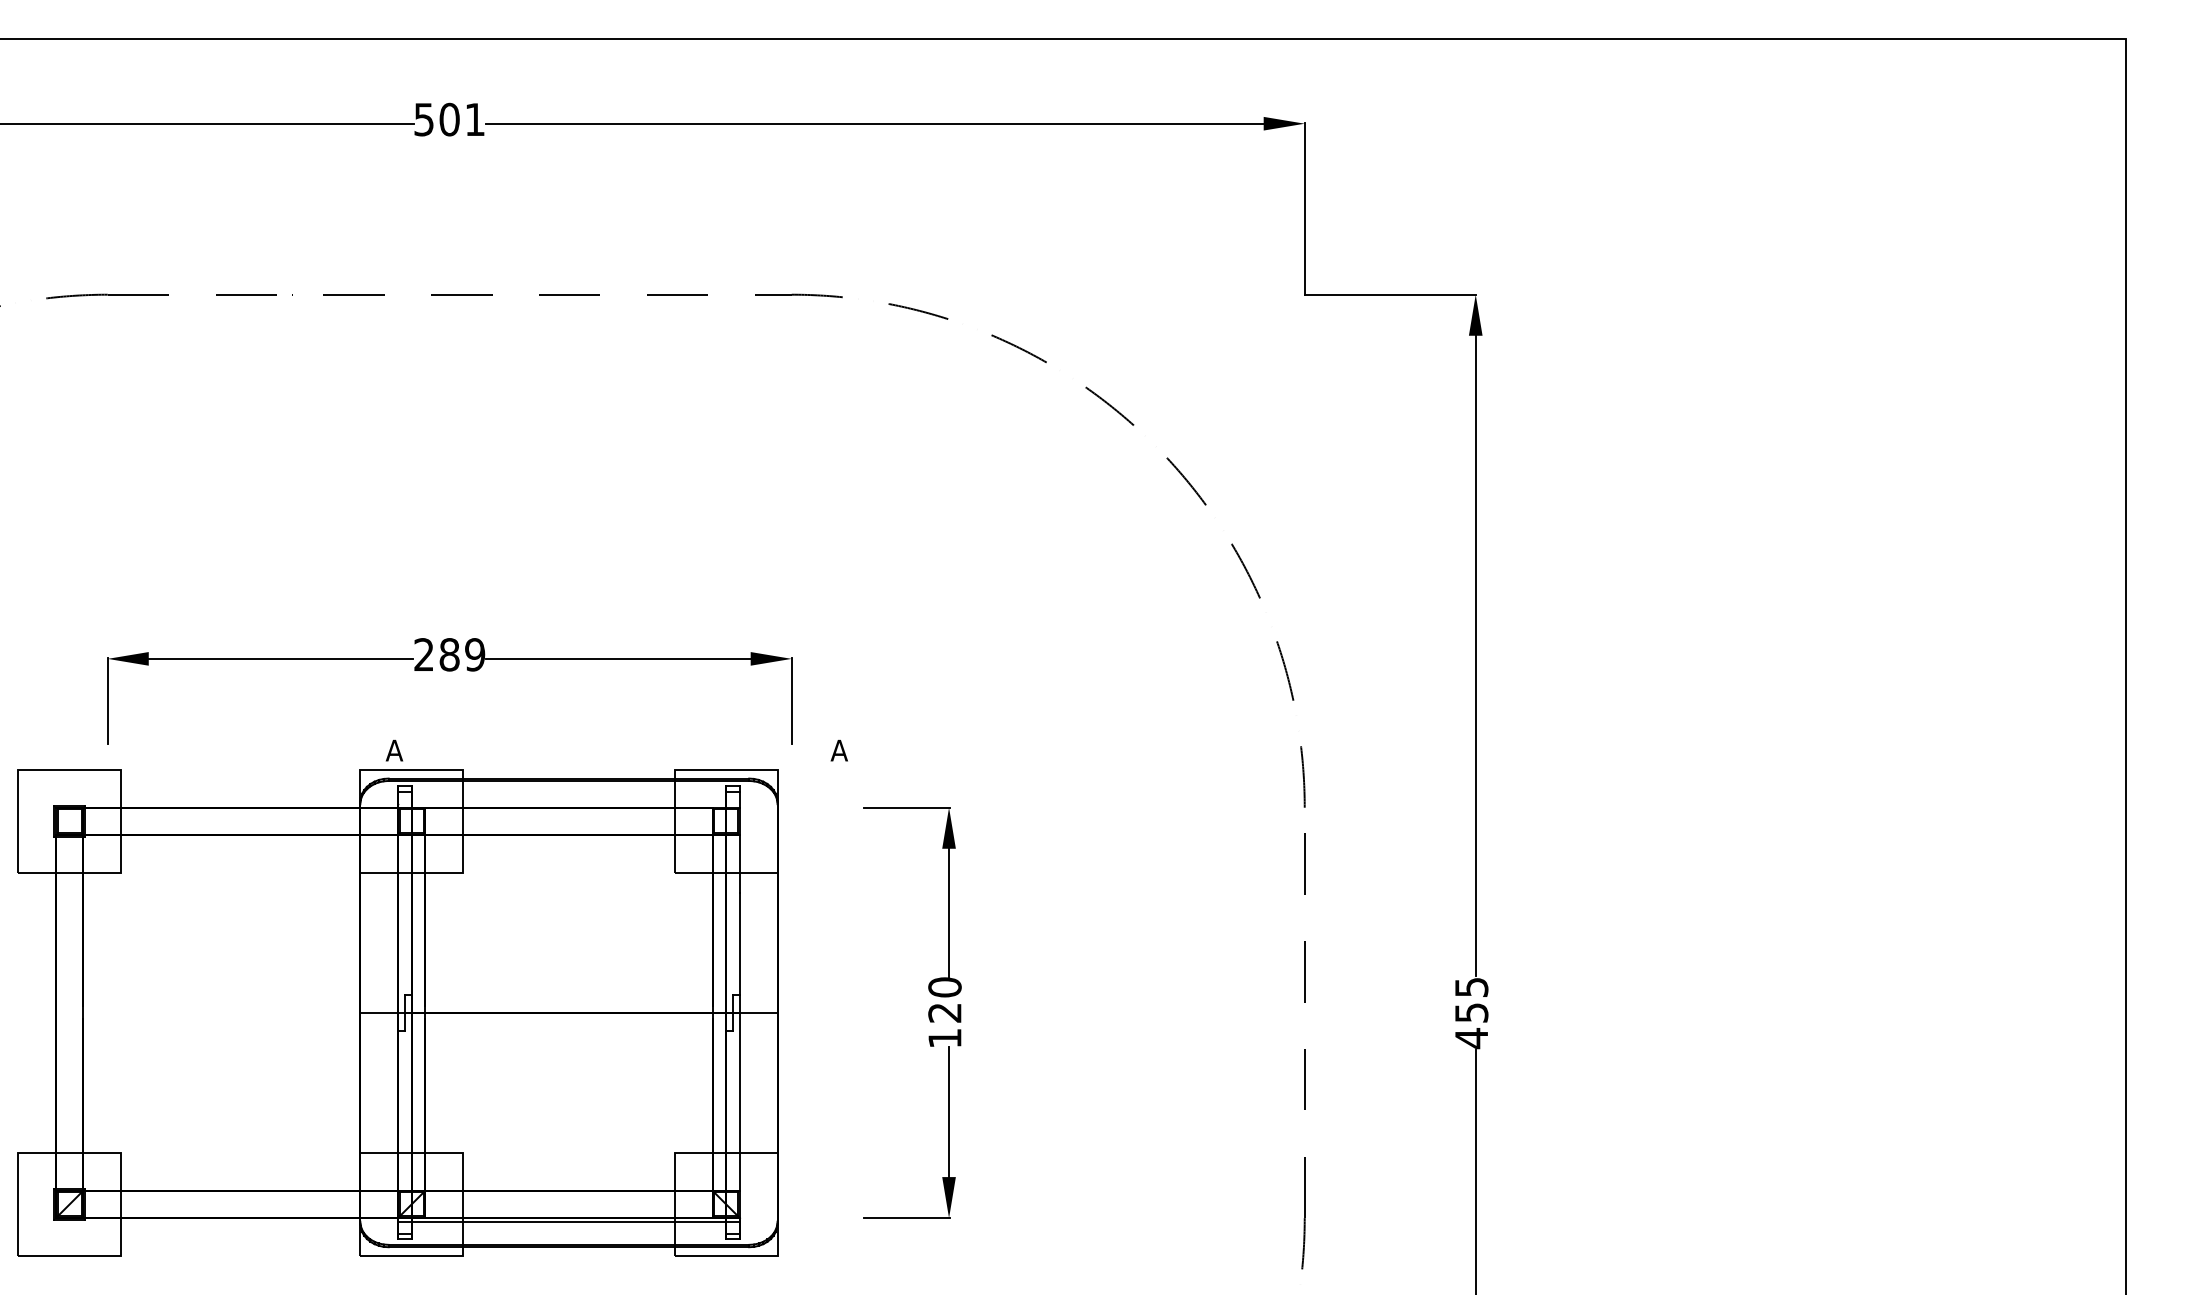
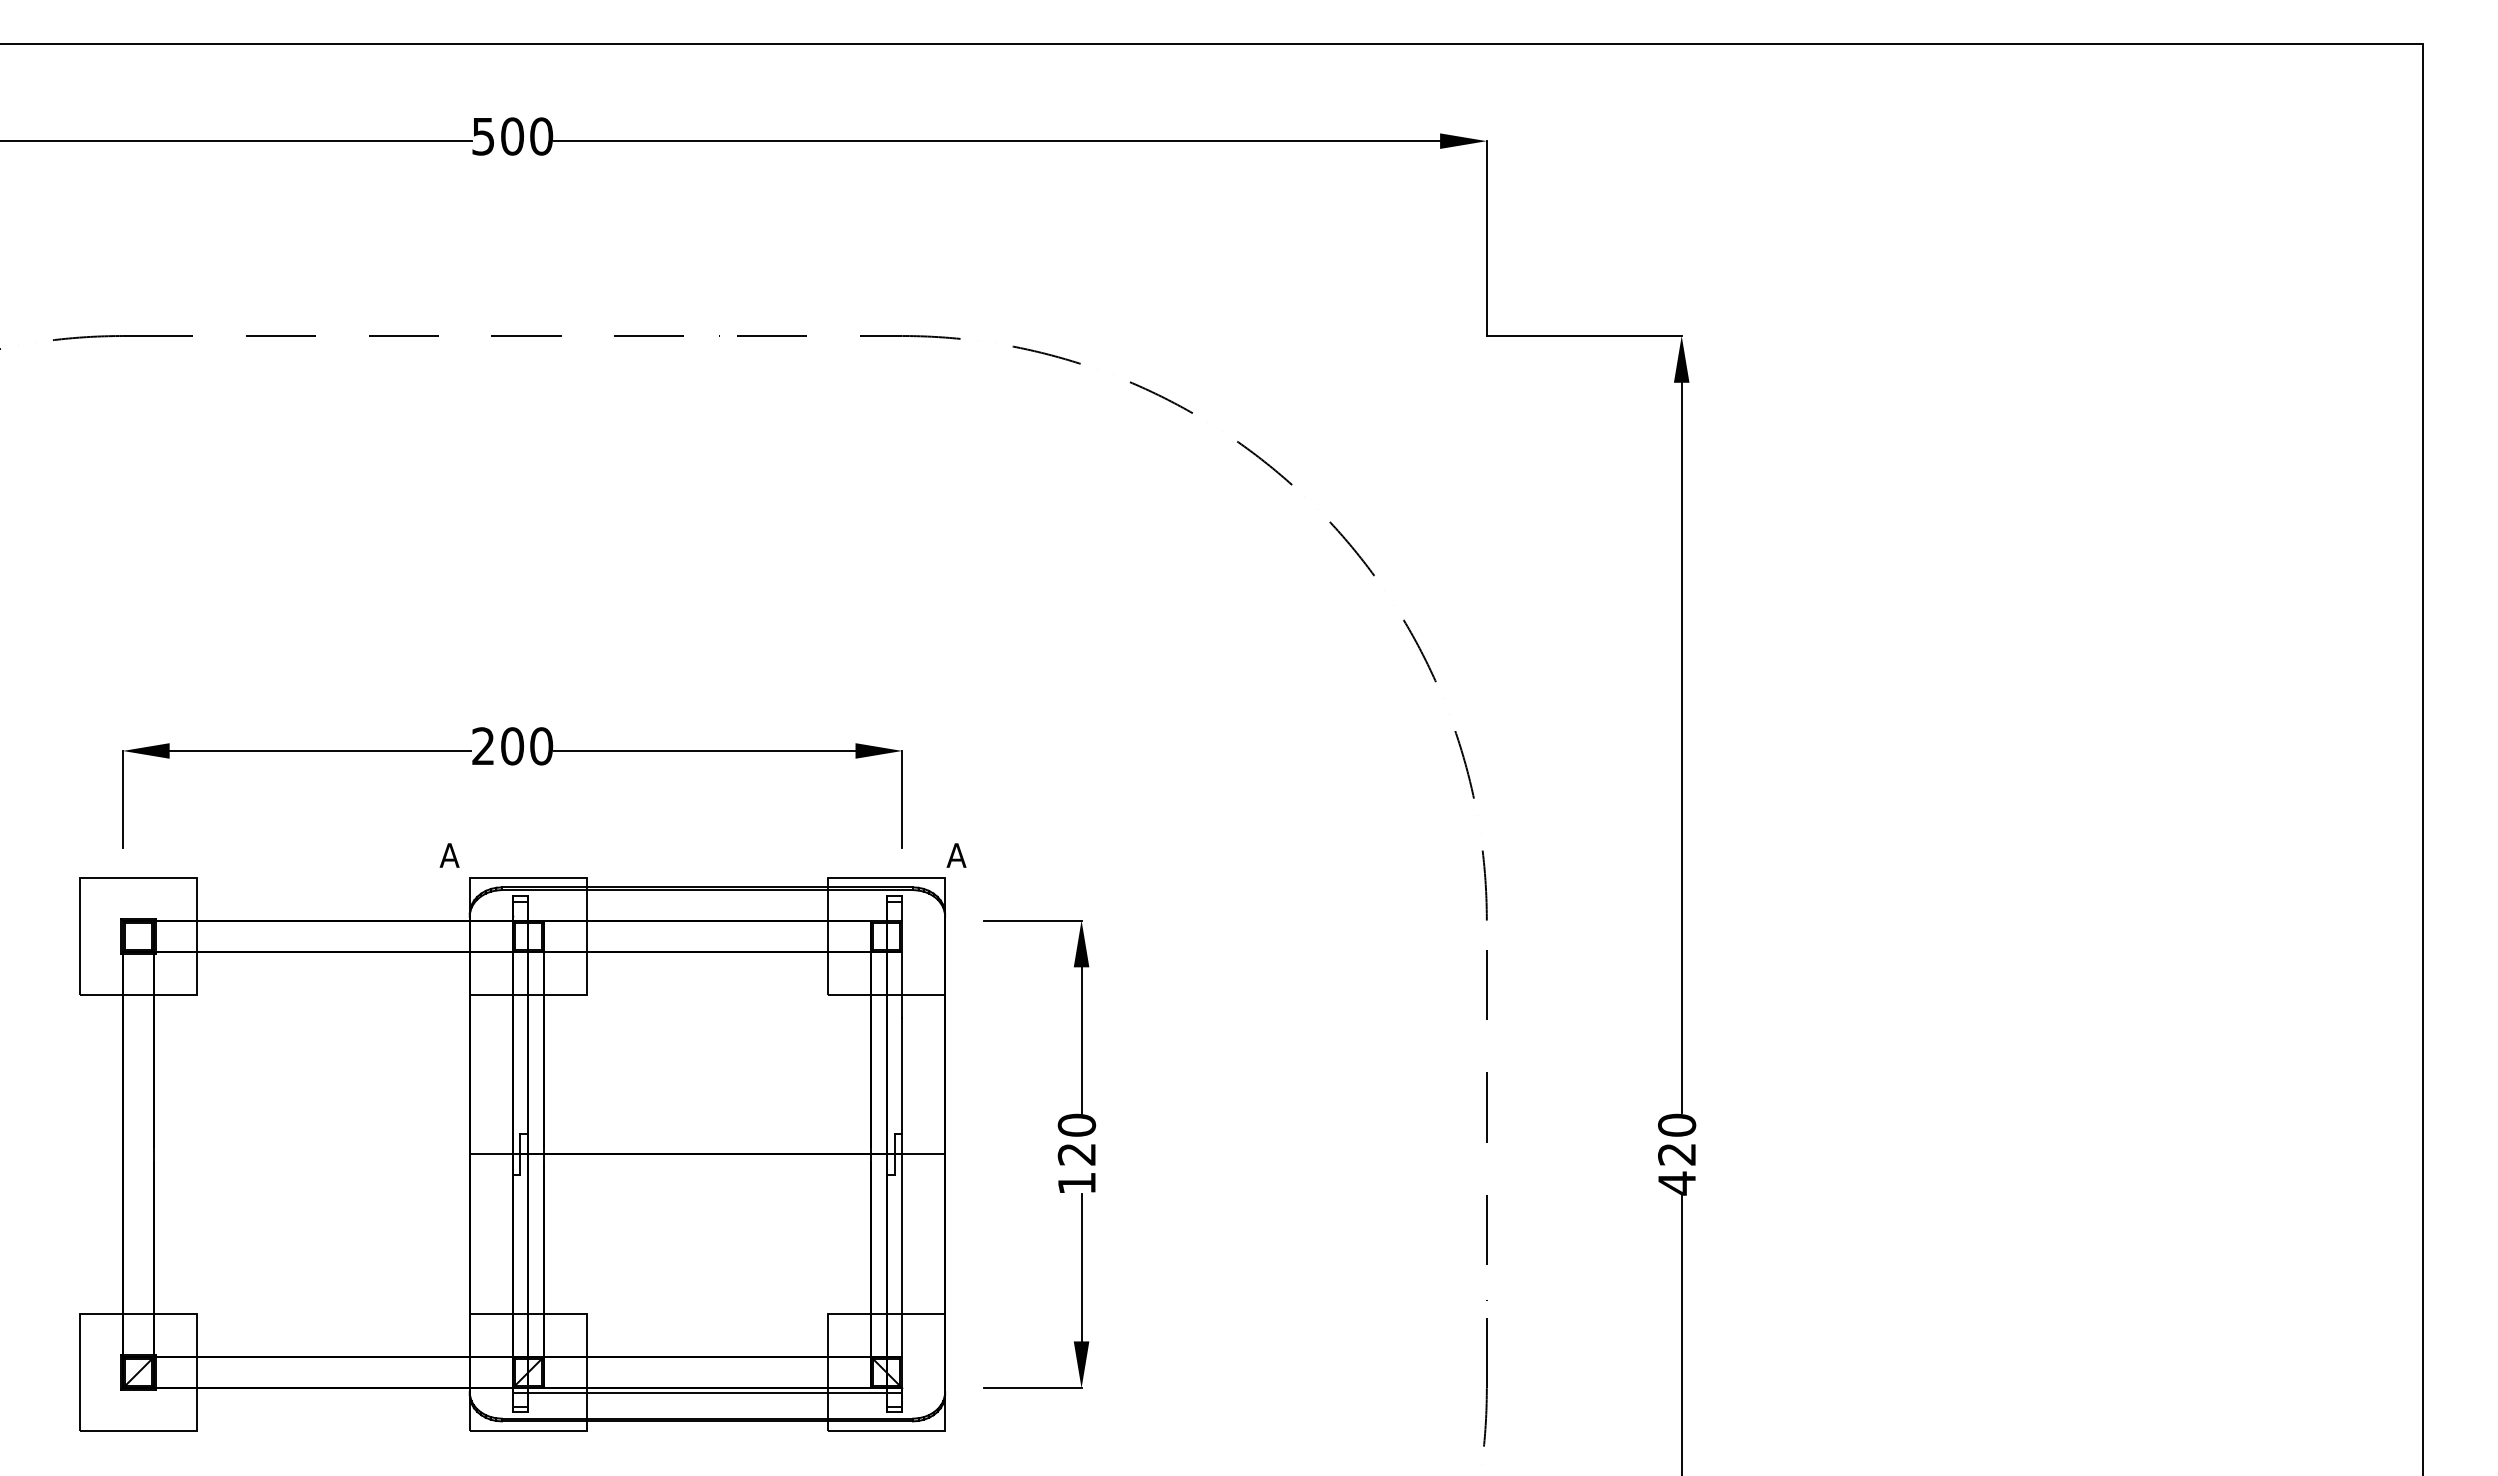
text: (475, 119) -> (541, 136), 501 -> 500
text: (462, 654) -> (527, 746), 289 -> 200
text: (1472, 999) -> (1677, 1139), 455 -> 420
part: (397, 1013) -> (512, 1154), moved

